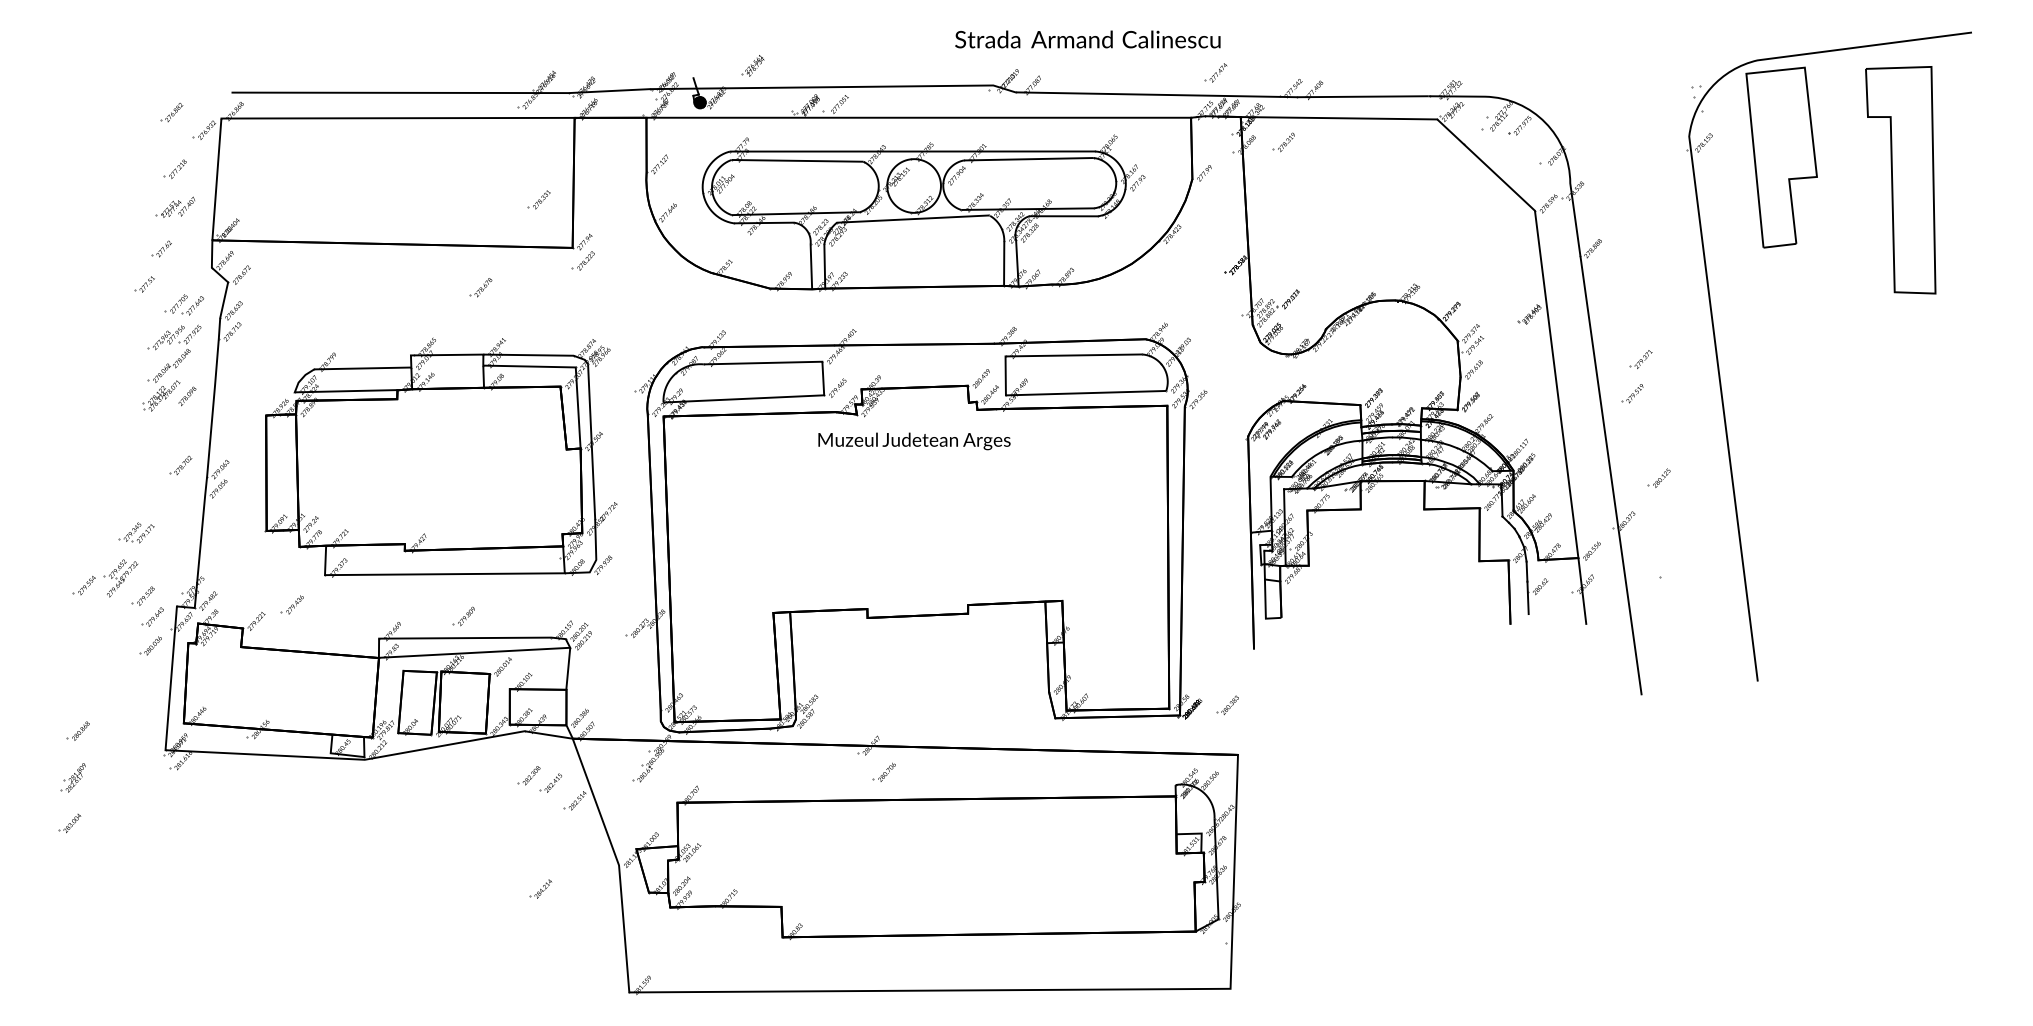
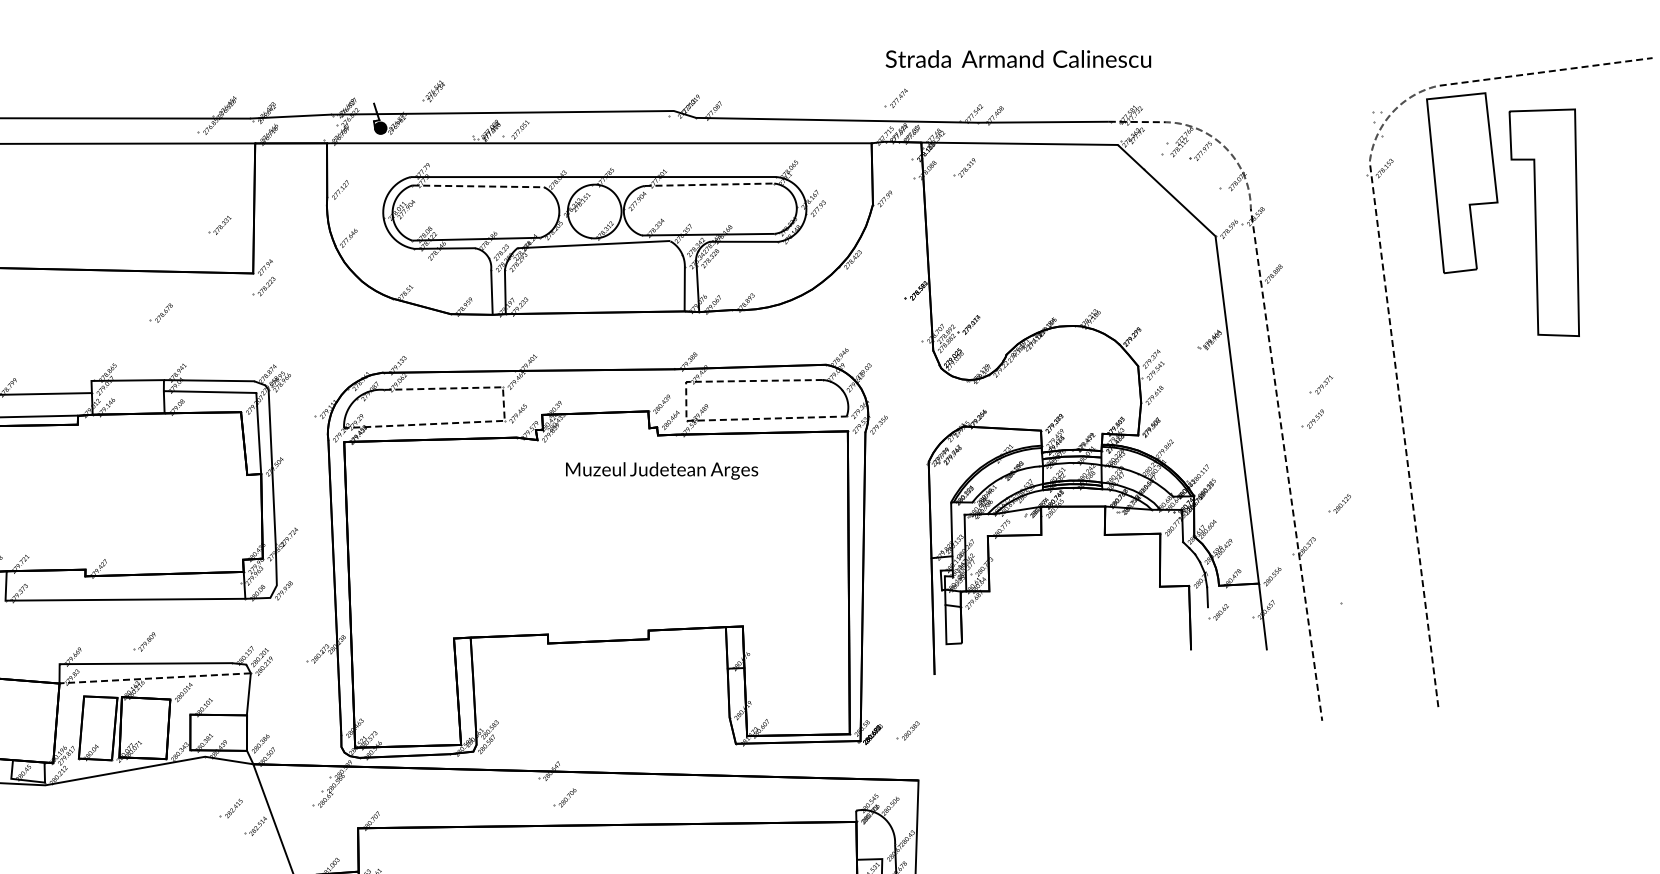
text: (1087, 39) -> (1018, 59), moved
line: (1028, 159) -> (709, 185), solid -> dashed
line: (797, 160) -> (478, 186), solid -> dashed
part: (1900, 180) -> (1544, 223), moved
line: (1701, 237) -> (1382, 263), solid -> dashed
line: (1591, 331) -> (1272, 357), solid -> dashed
line: (1005, 388) -> (686, 414), solid -> dashed
line: (821, 395) -> (502, 421), solid -> dashed
text: (914, 441) -> (662, 471), moved
line: (1527, 597) -> (1208, 623), removed
line: (474, 652) -> (155, 678), solid -> dashed
part: (528, 775) -> (209, 801), removed

